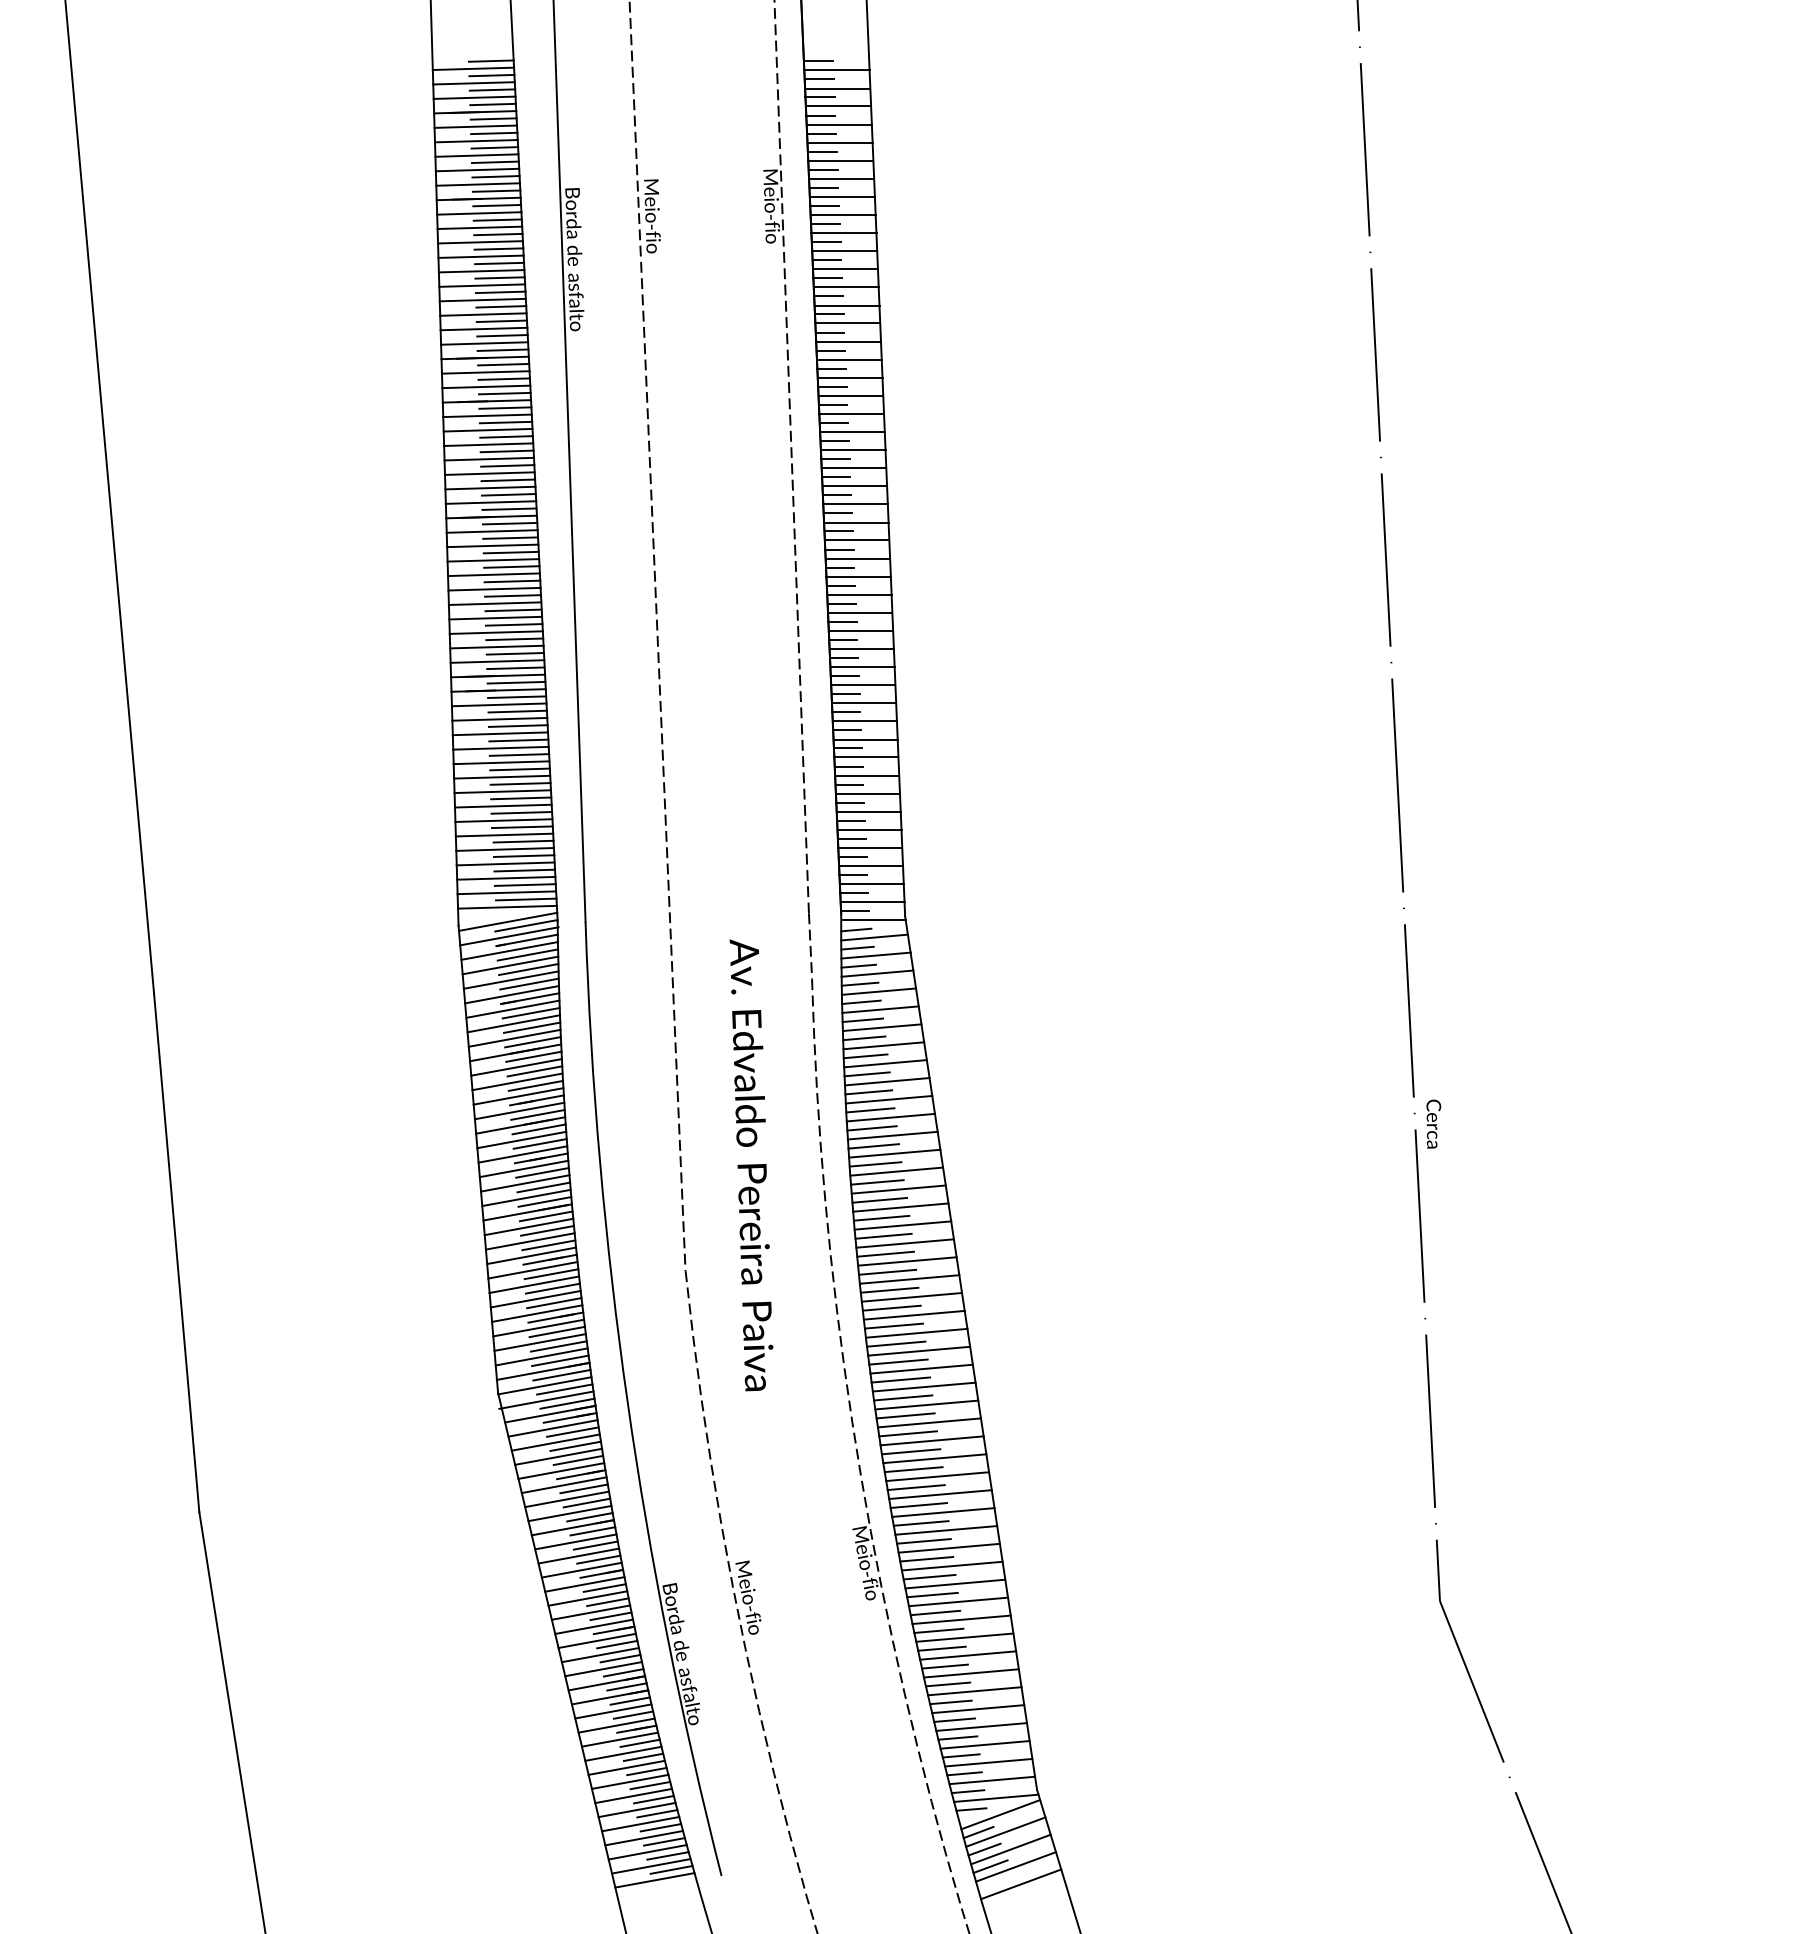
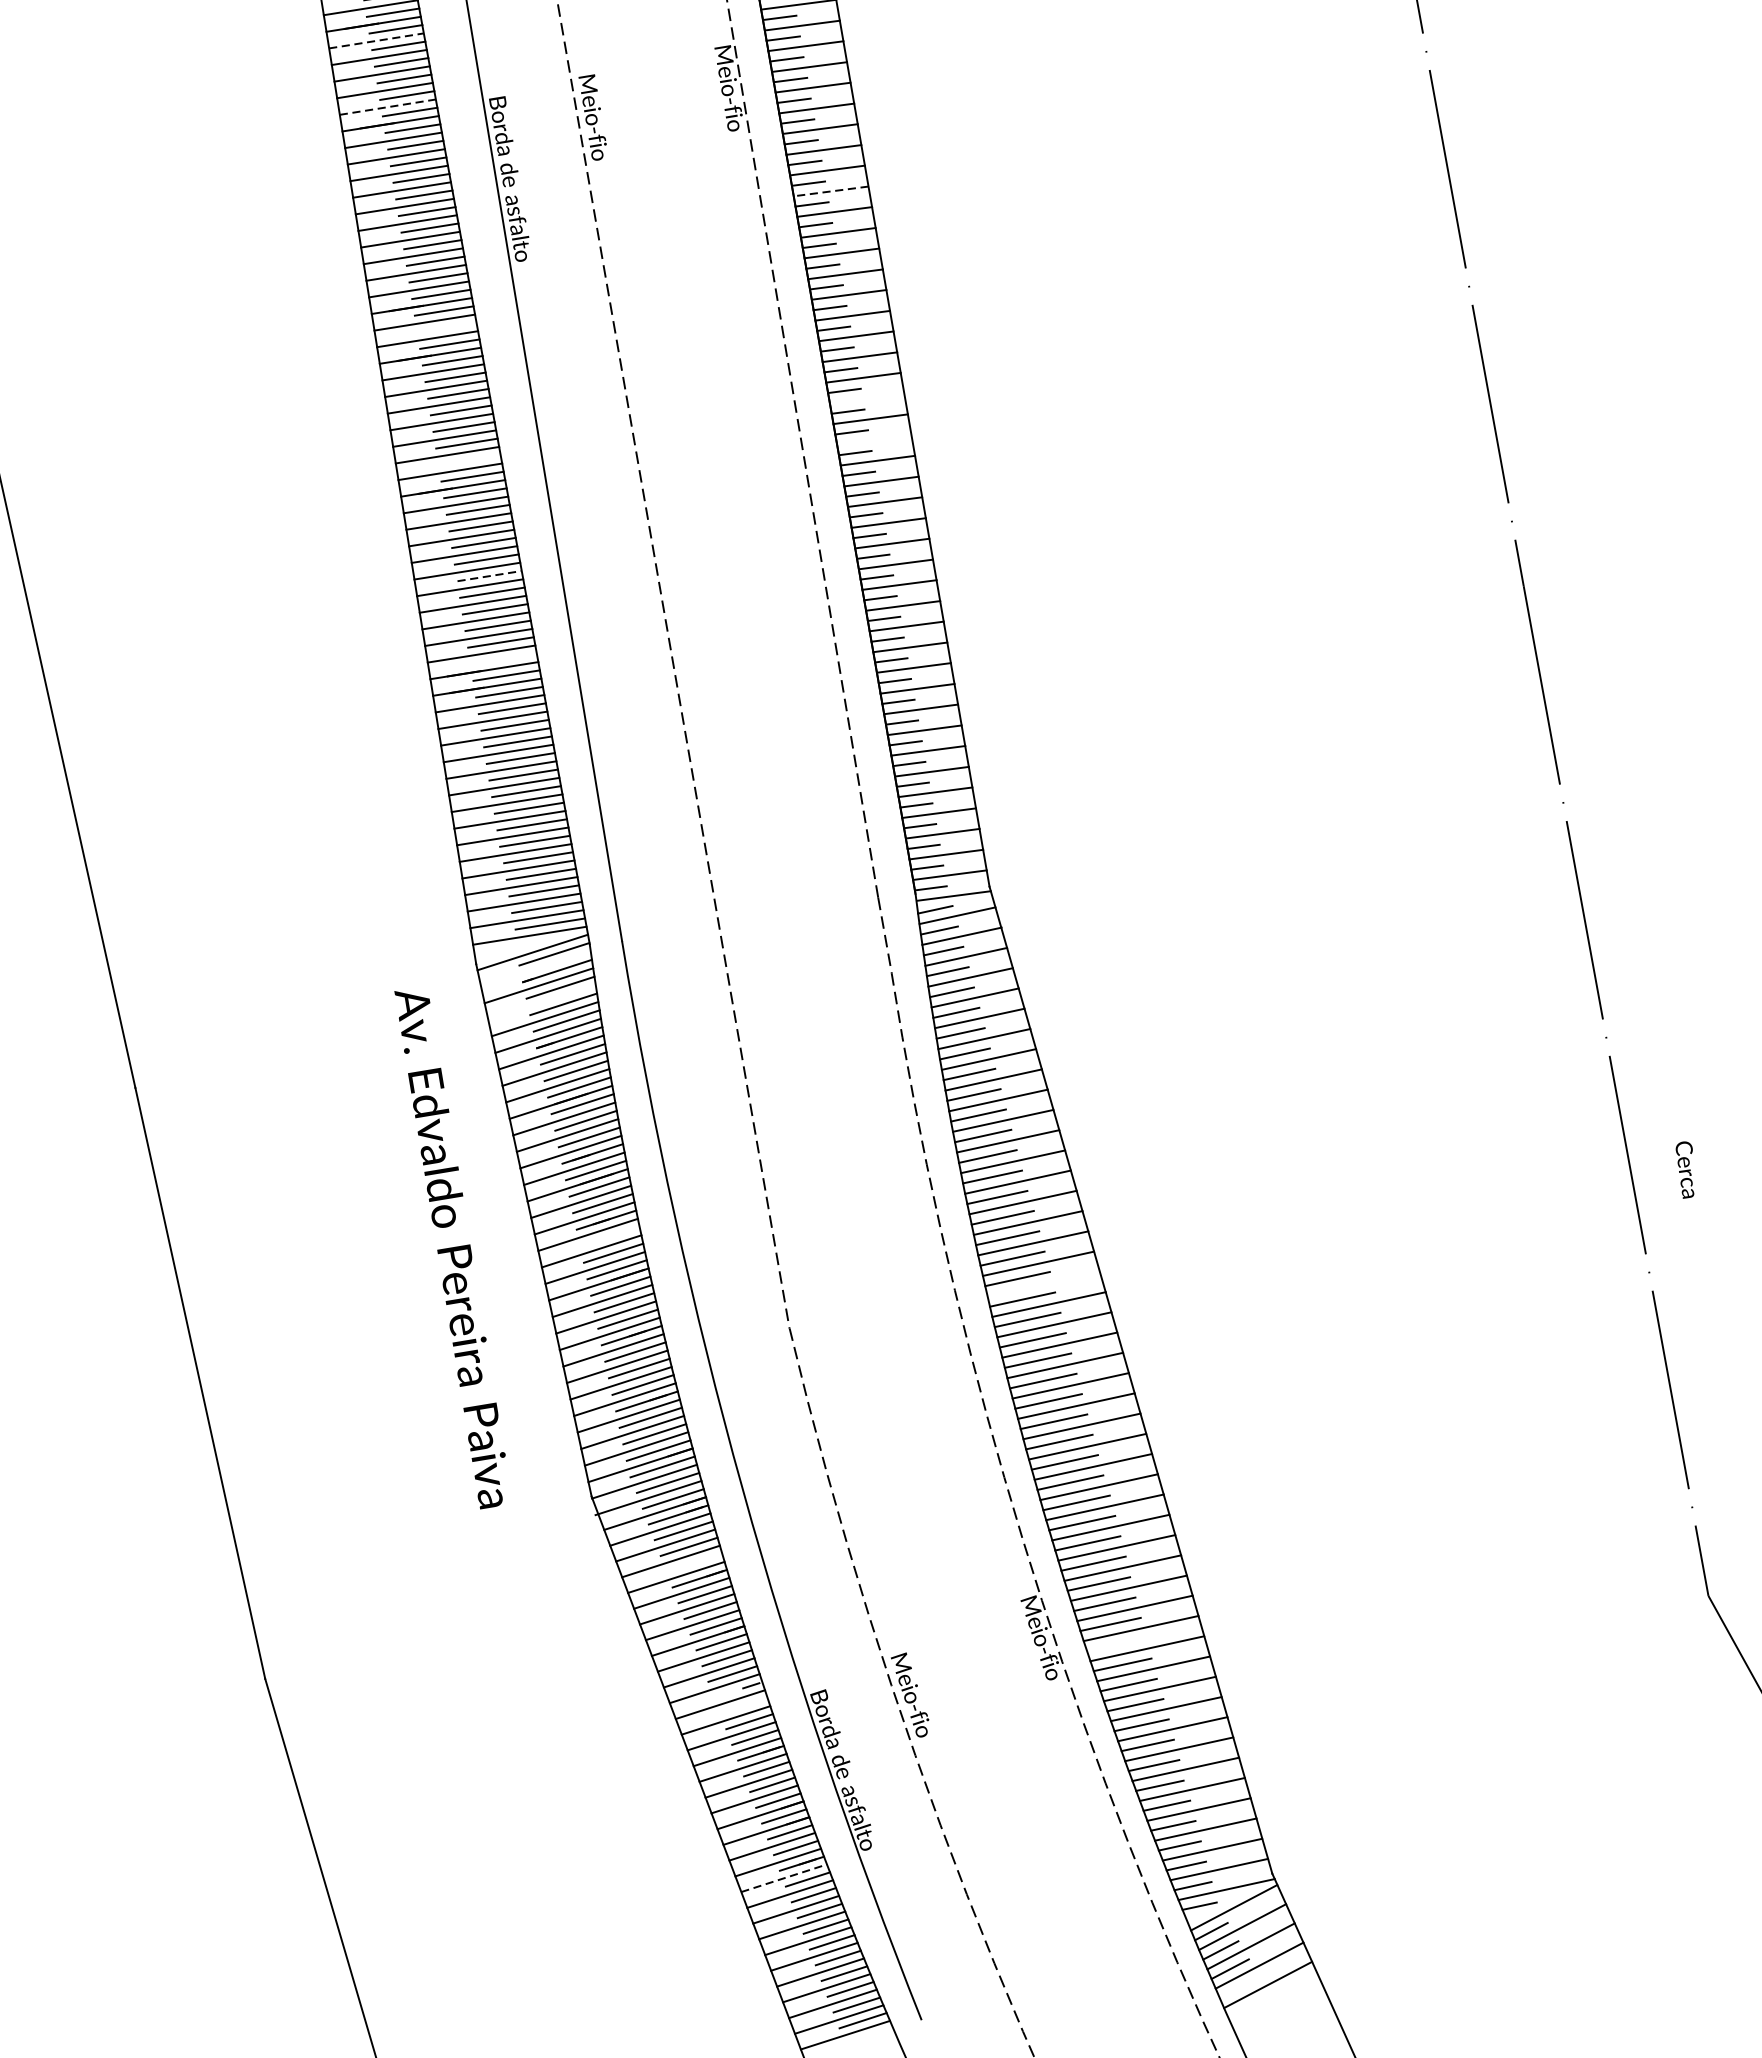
line: (476, 126) -> (377, 40), solid -> dashed
line: (478, 184) -> (388, 107), solid -> dashed
line: (846, 305) -> (830, 191), solid -> dashed
line: (503, 378) -> (446, 326), removed
line: (854, 486) -> (866, 398), removed
line: (508, 494) -> (469, 459), removed
line: (856, 522) -> (874, 440), removed
line: (513, 595) -> (490, 575), solid -> dashed
line: (515, 668) -> (503, 659), removed
line: (509, 936) -> (536, 969), removed
line: (510, 965) -> (542, 1002), removed
text: (1433, 1123) -> (1686, 1169), moved
text: (751, 1165) -> (453, 1248), moved
line: (542, 1172) -> (609, 1236), removed
line: (907, 1261) -> (1043, 1284), removed
line: (578, 1460) -> (694, 1562), removed
line: (601, 1573) -> (737, 1689), removed
line: (929, 1576) -> (1116, 1643), removed
line: (604, 1587) -> (743, 1705), removed
line: (620, 1739) -> (784, 1878), solid -> dashed

